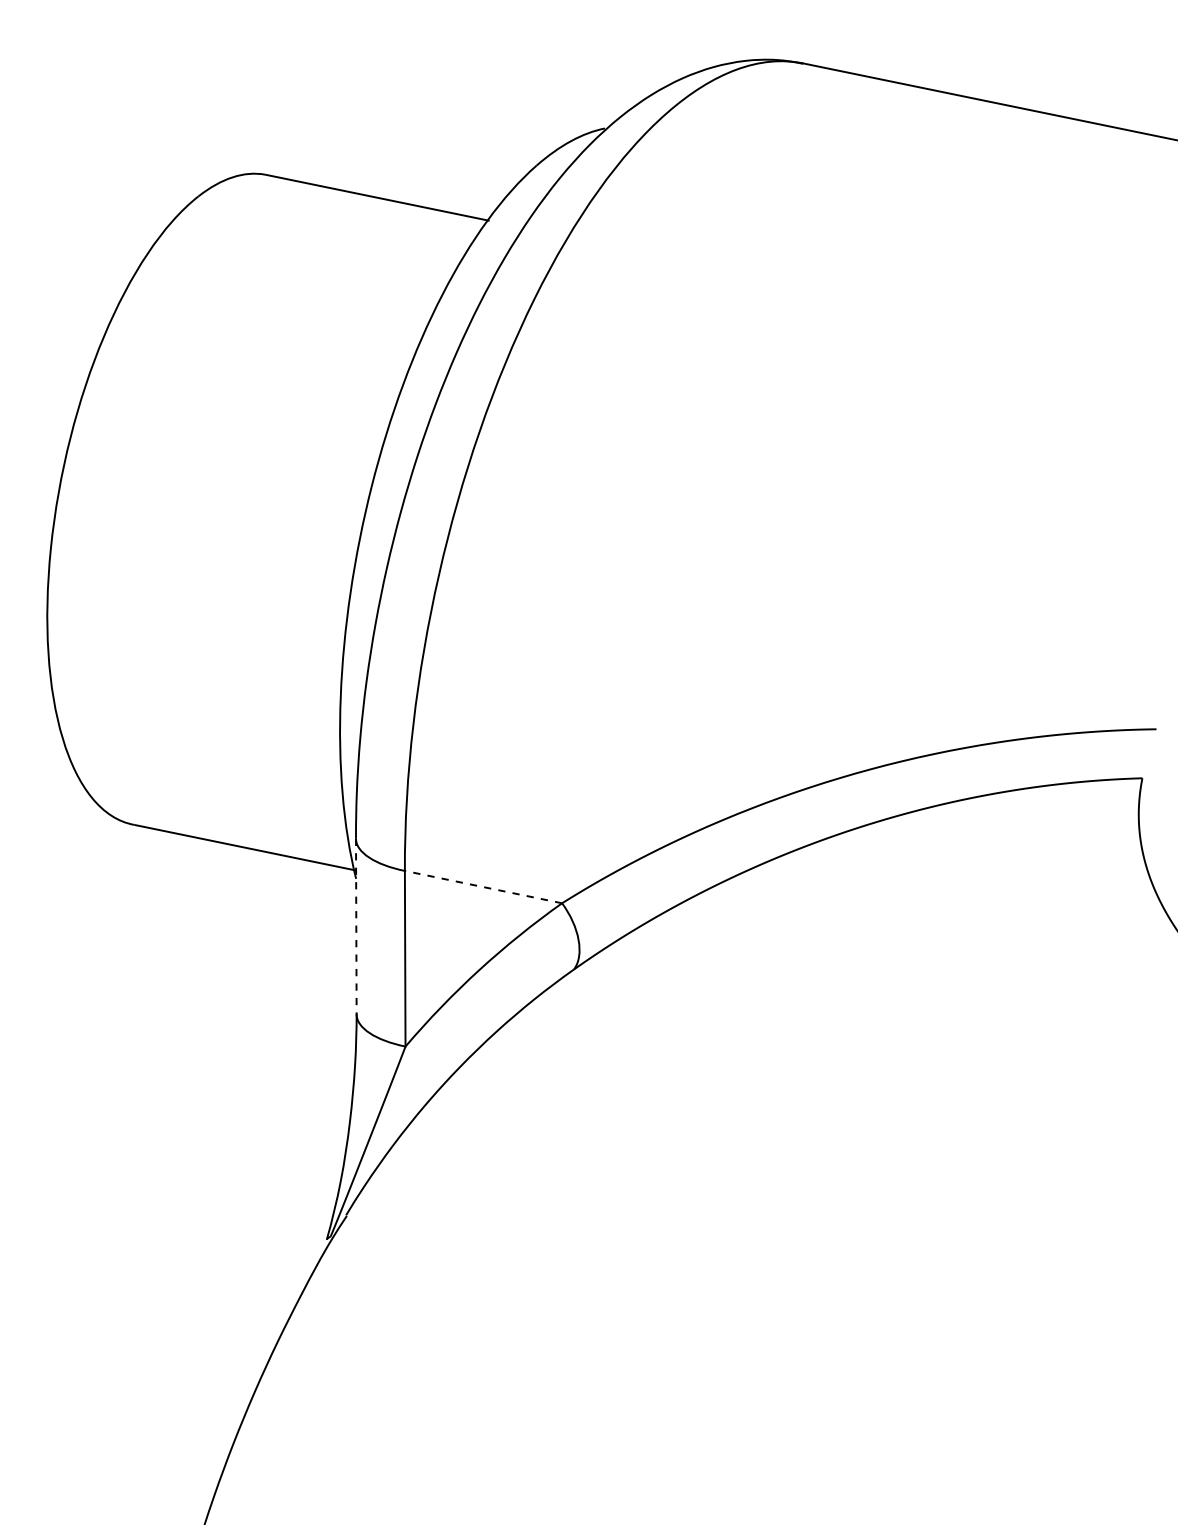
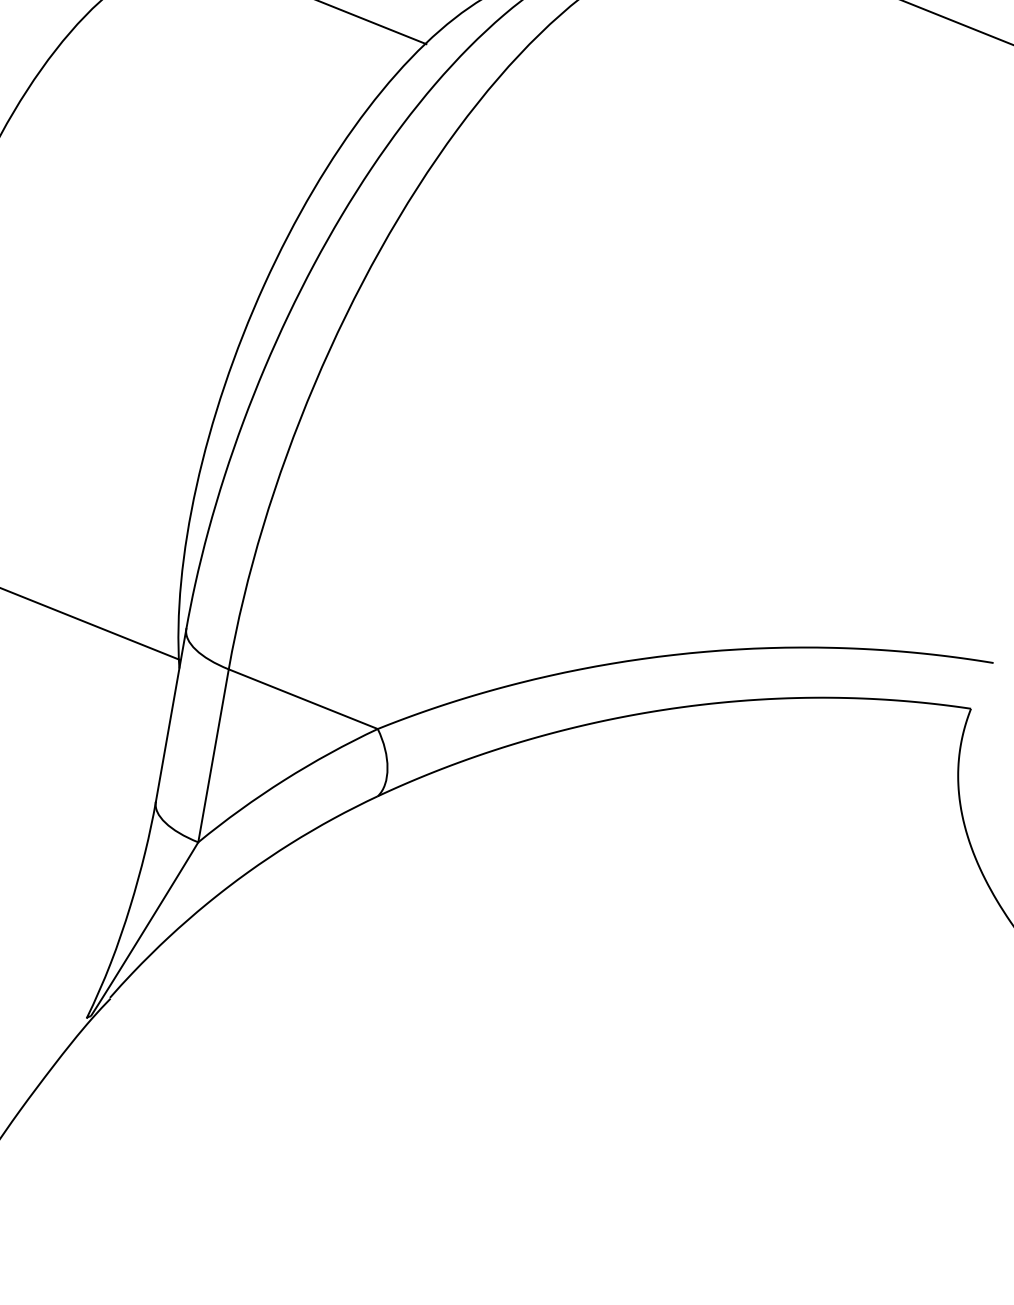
line: (483, 887) -> (303, 699), dashed -> solid
line: (356, 926) -> (171, 715), dashed -> solid

